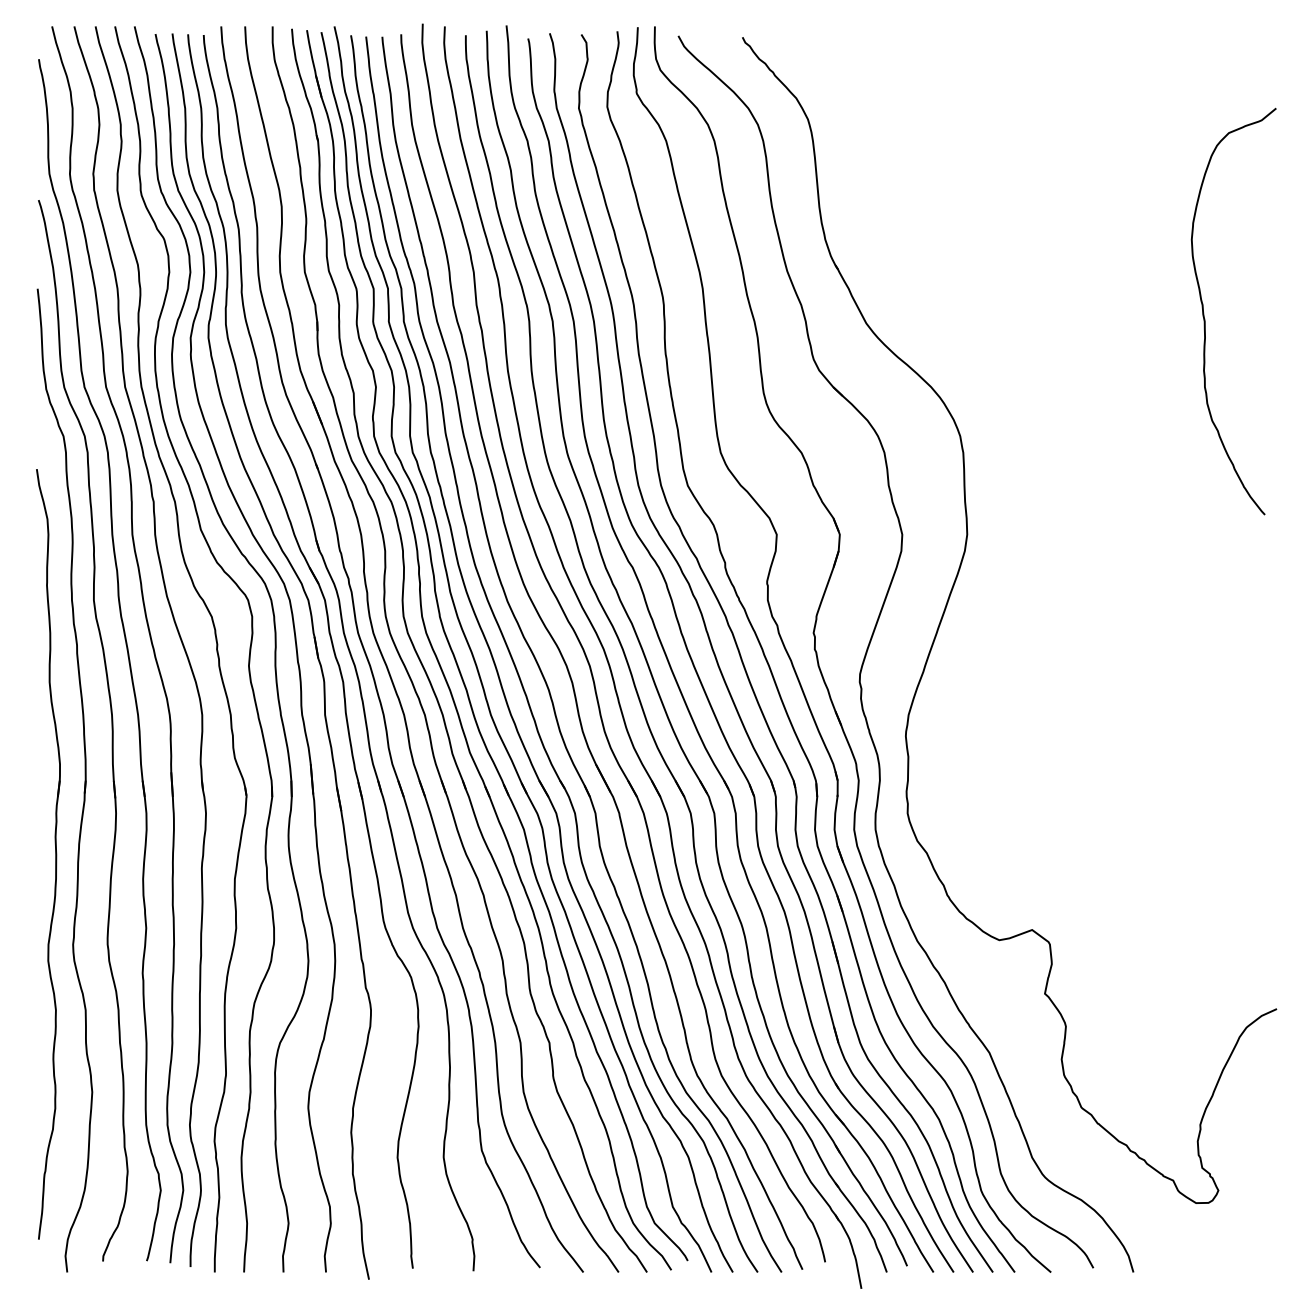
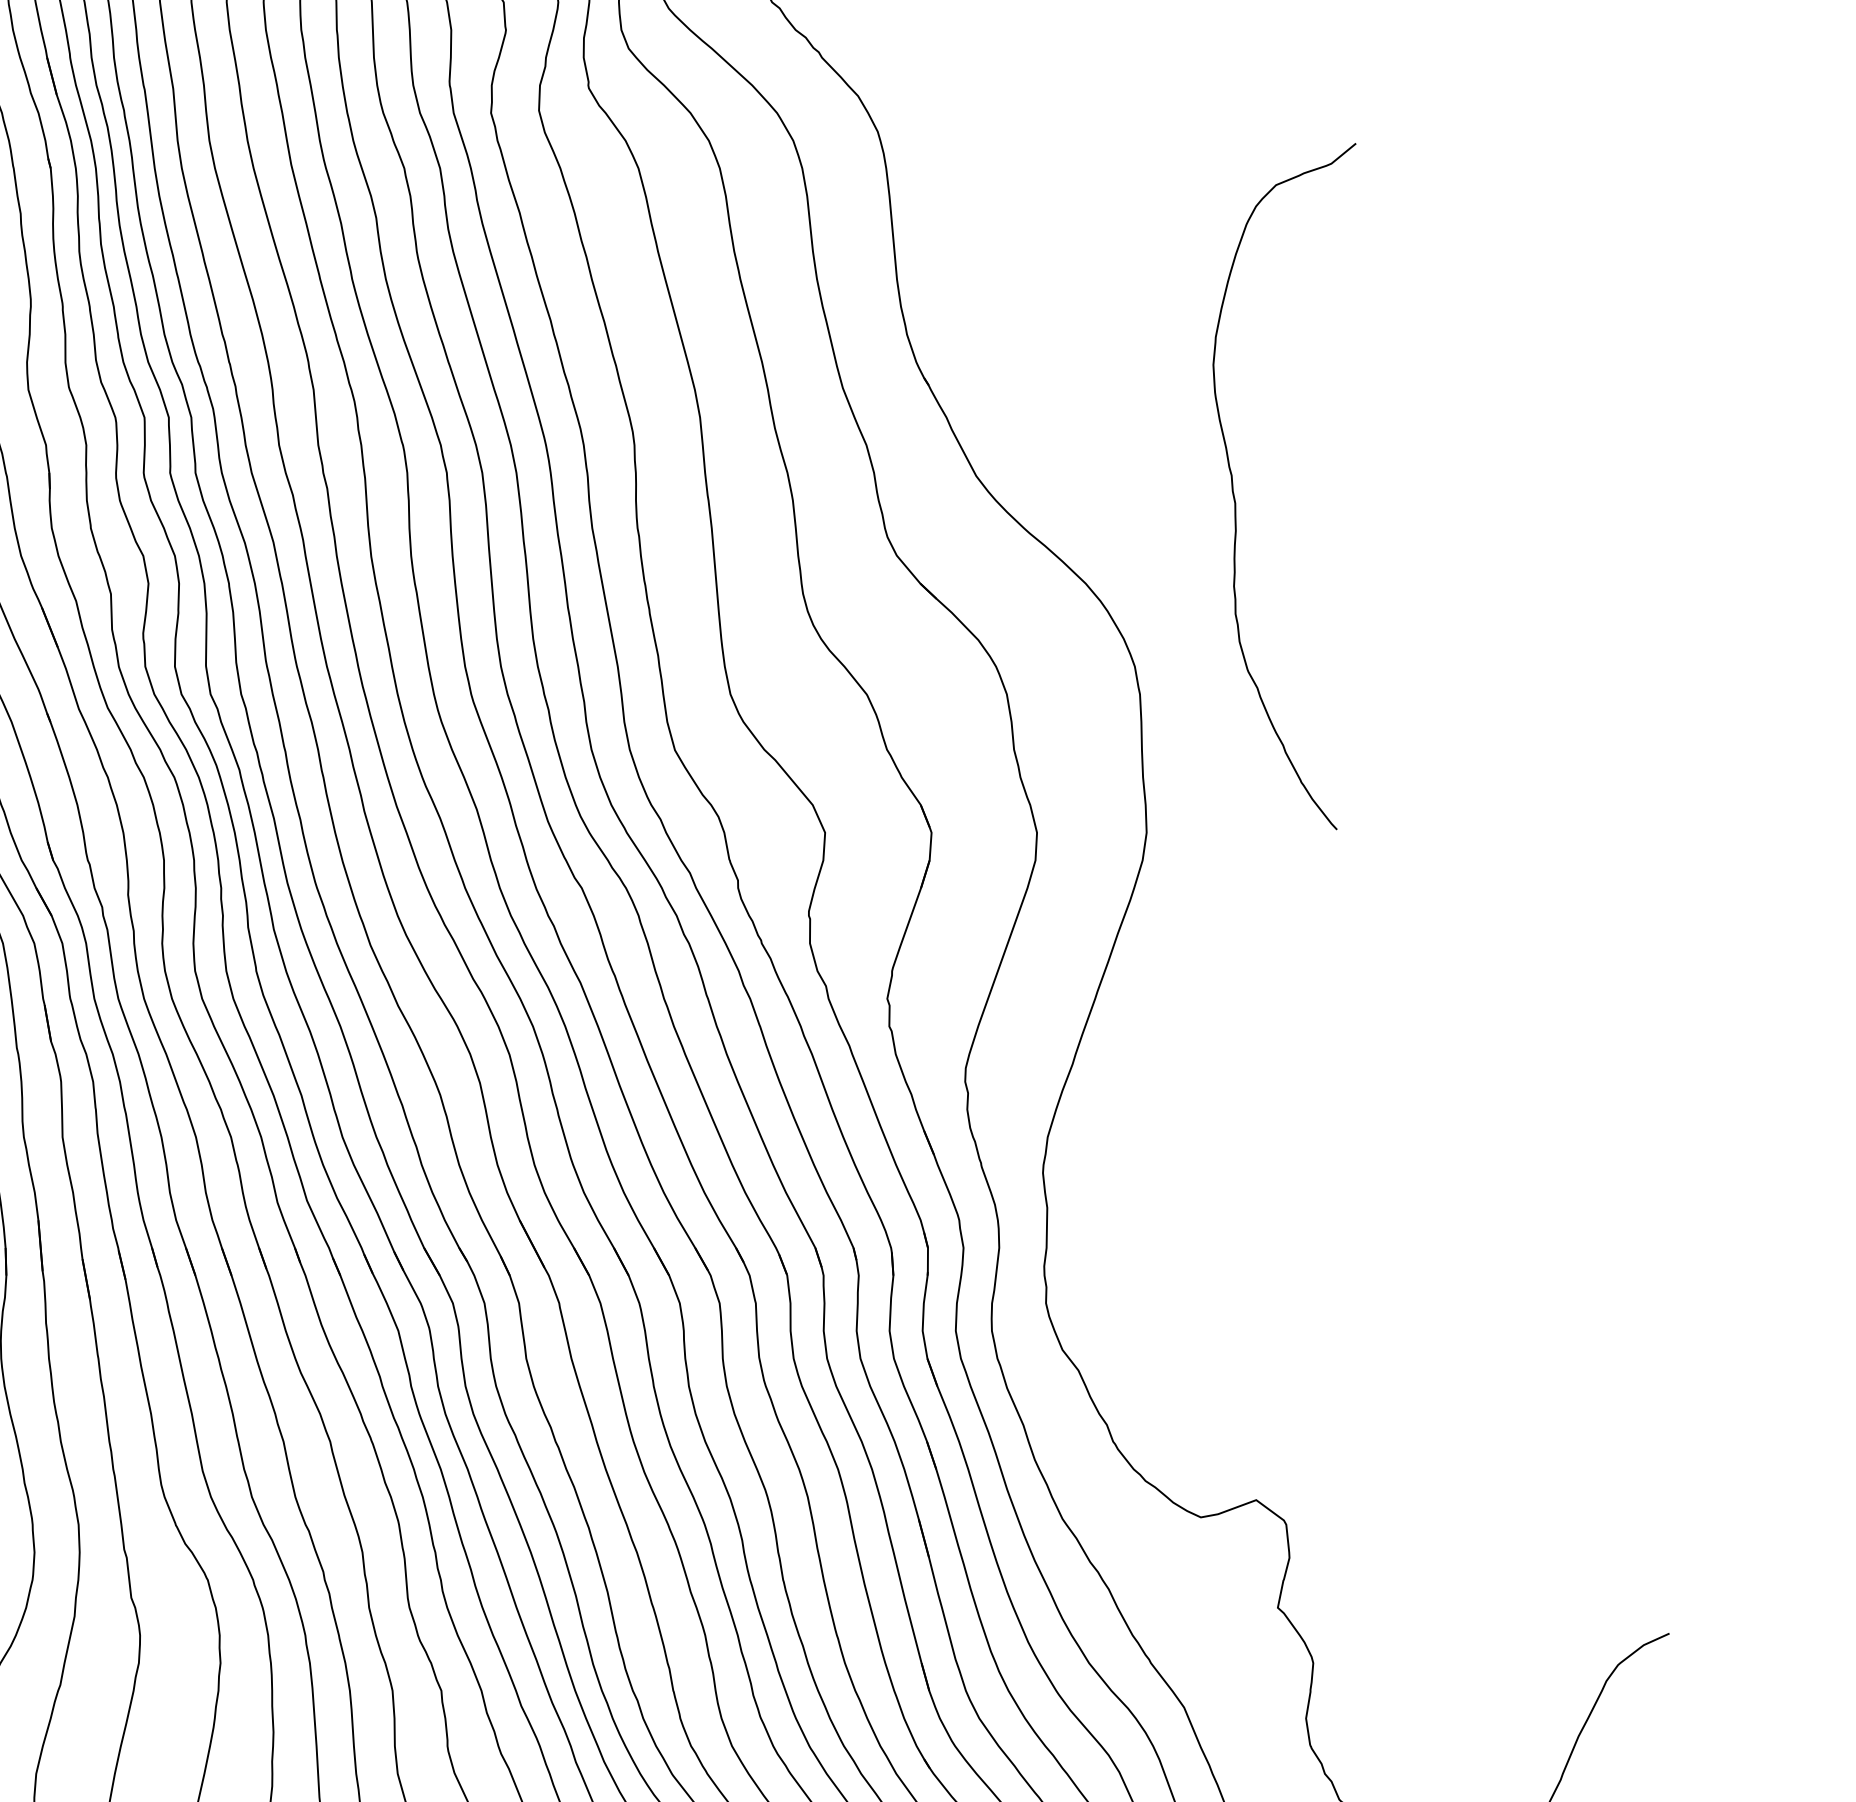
curve: (1204, 313) -> (1234, 489), moved

